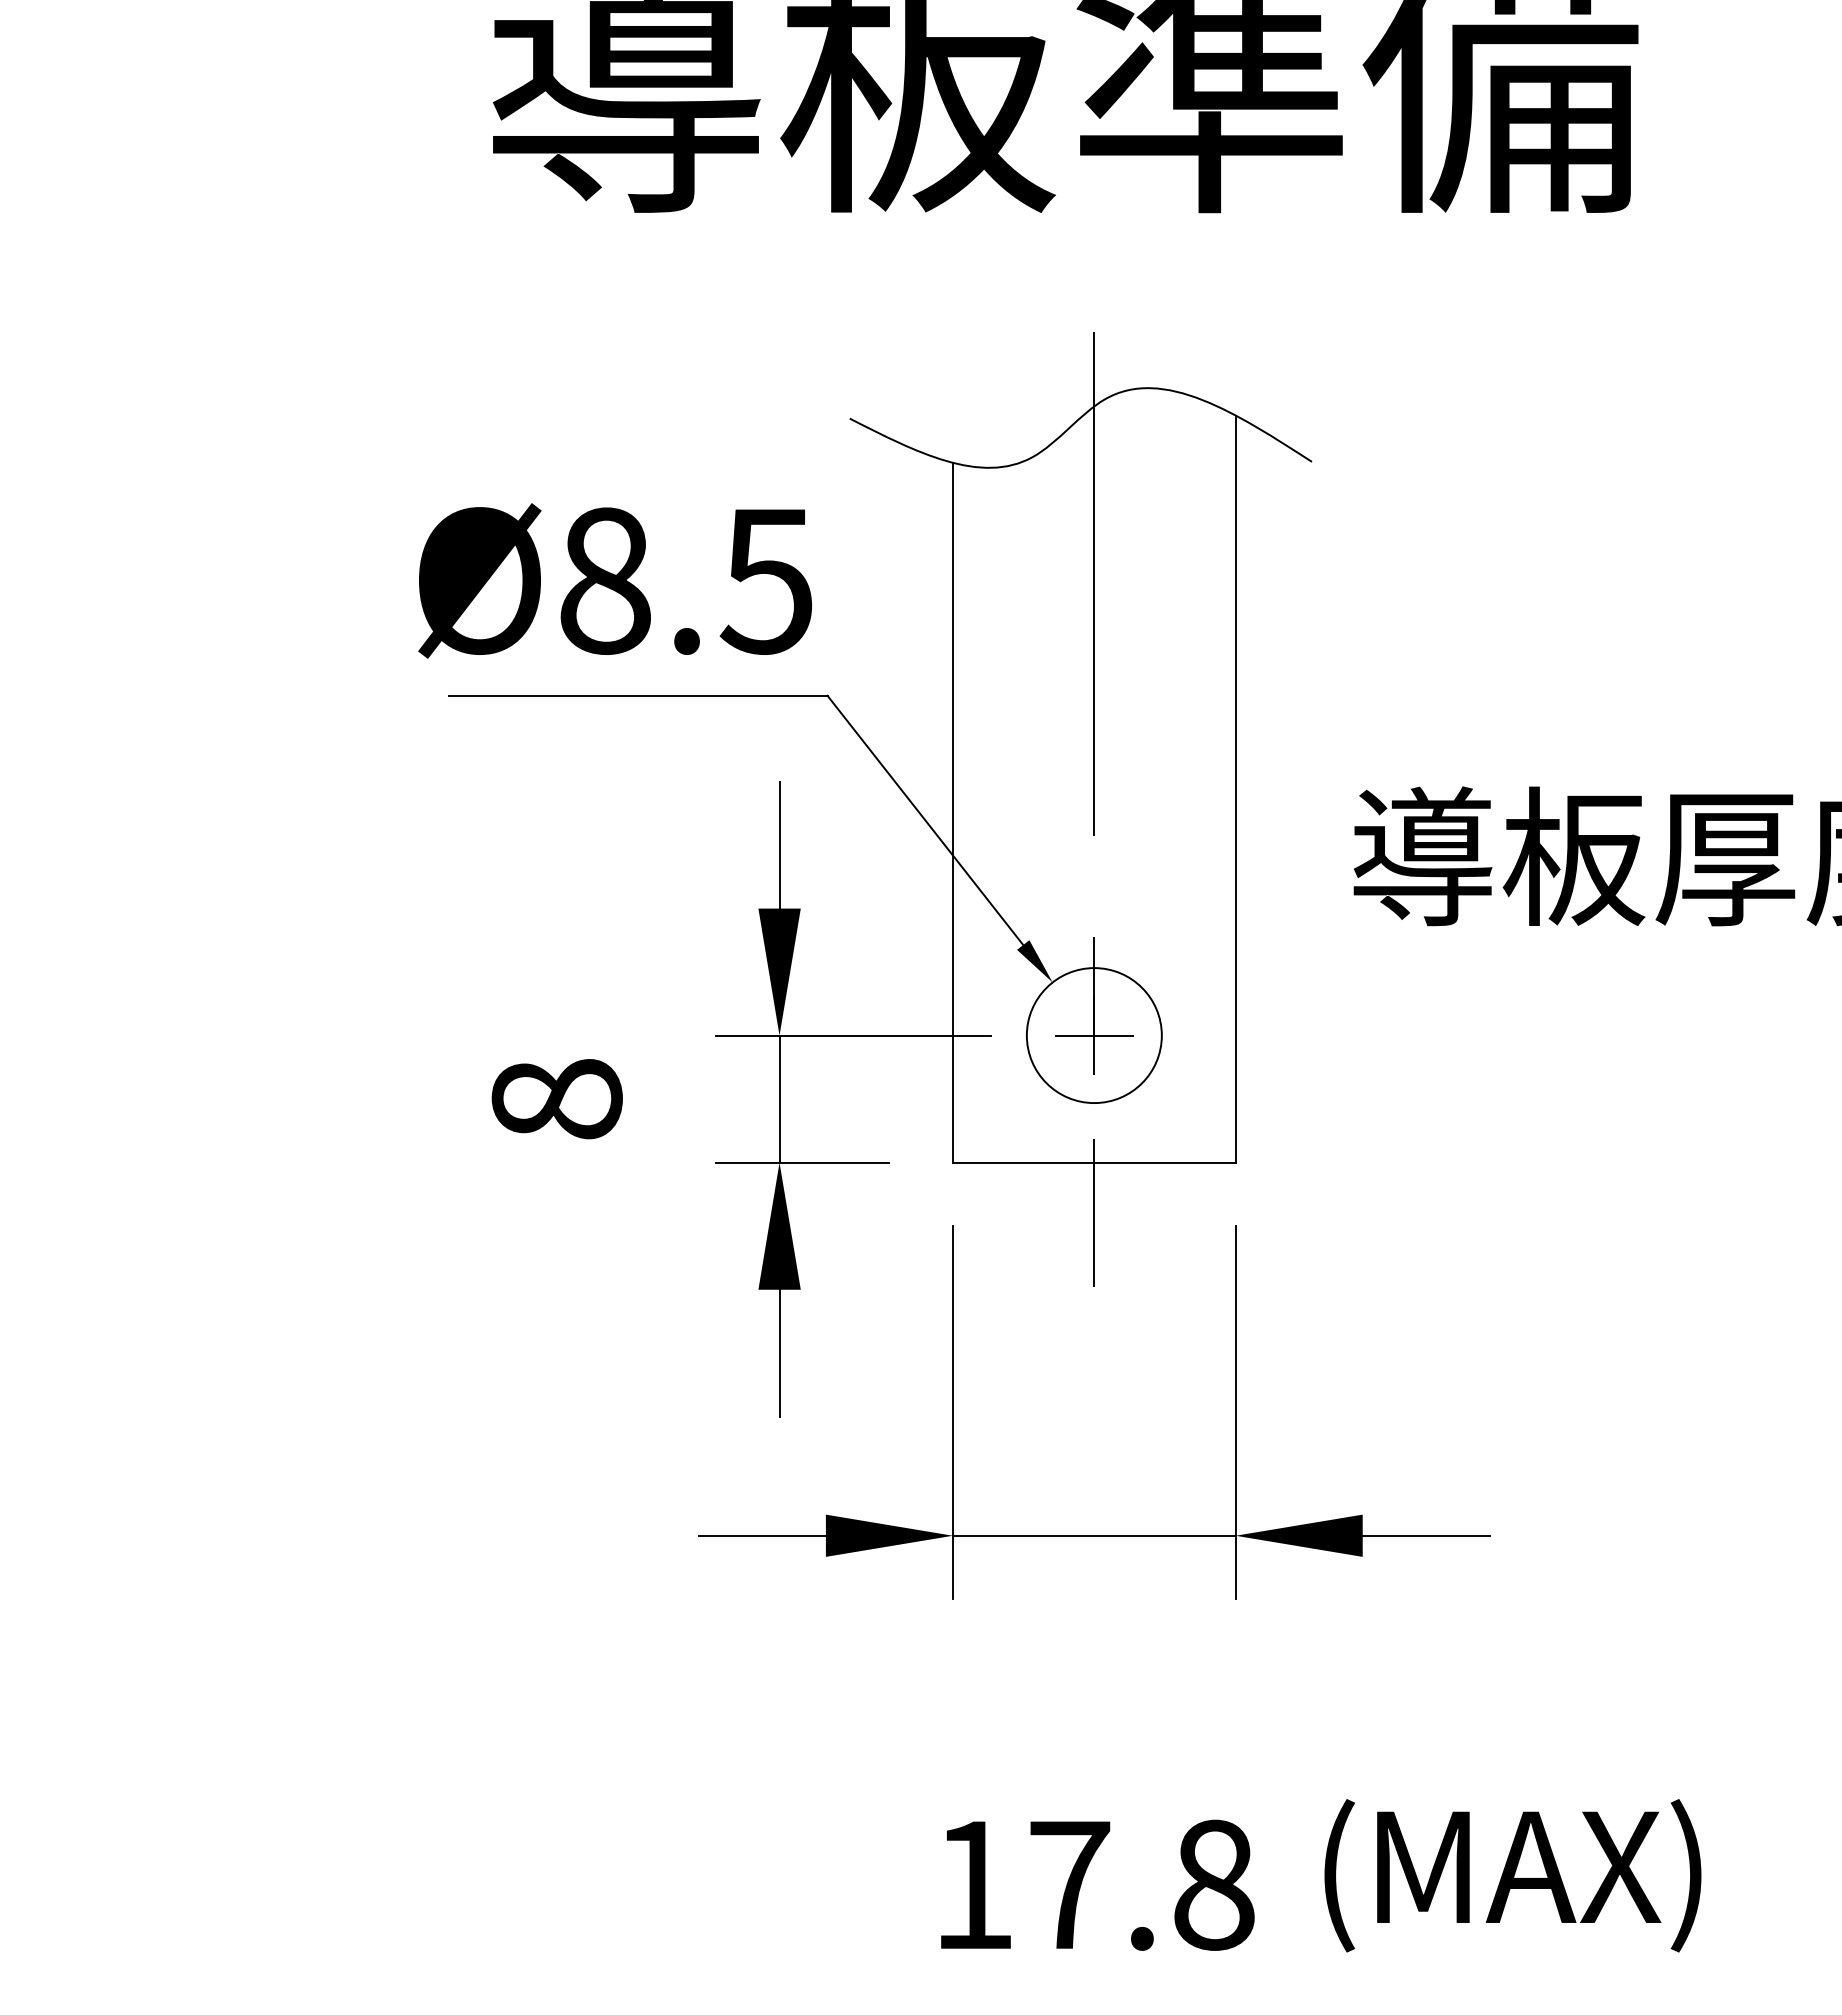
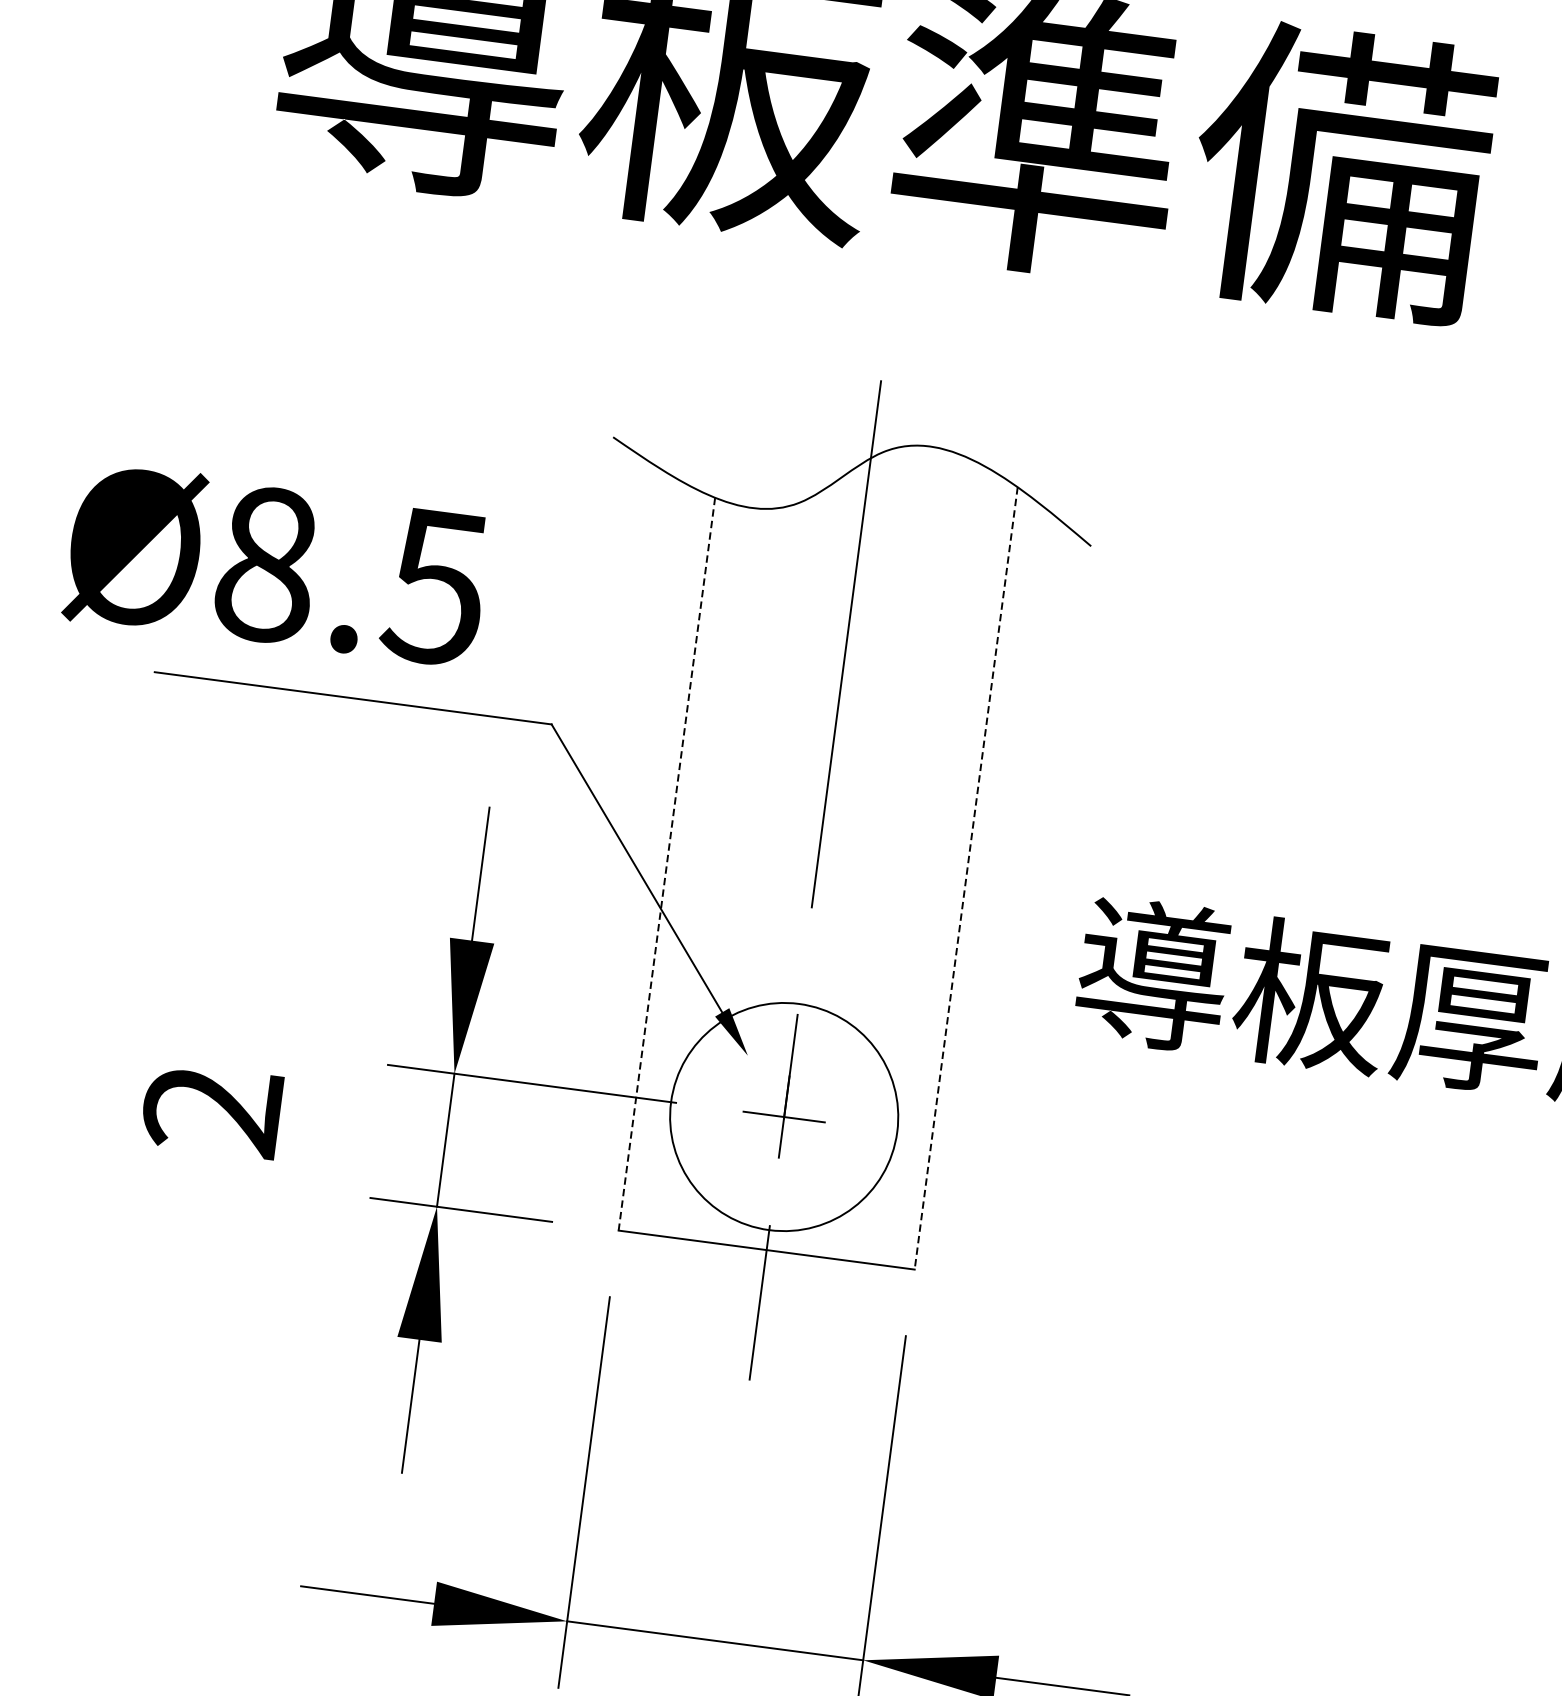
text: (614, 580) -> (276, 565), moved
line: (1235, 789) -> (965, 878), solid -> dashed
line: (953, 812) -> (667, 864), solid -> dashed
circle: (1093, 1035) -> (783, 1116), size x1.6
text: (556, 1099) -> (212, 1109), 8 -> 2

